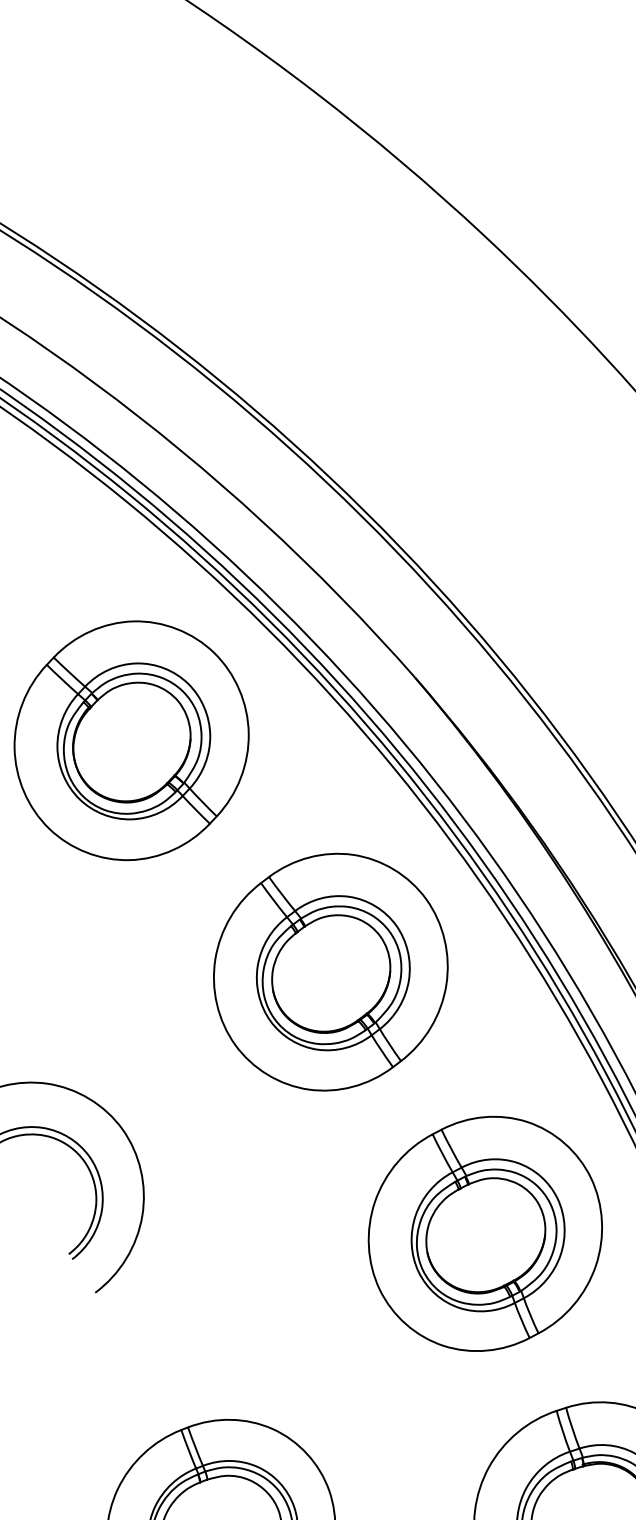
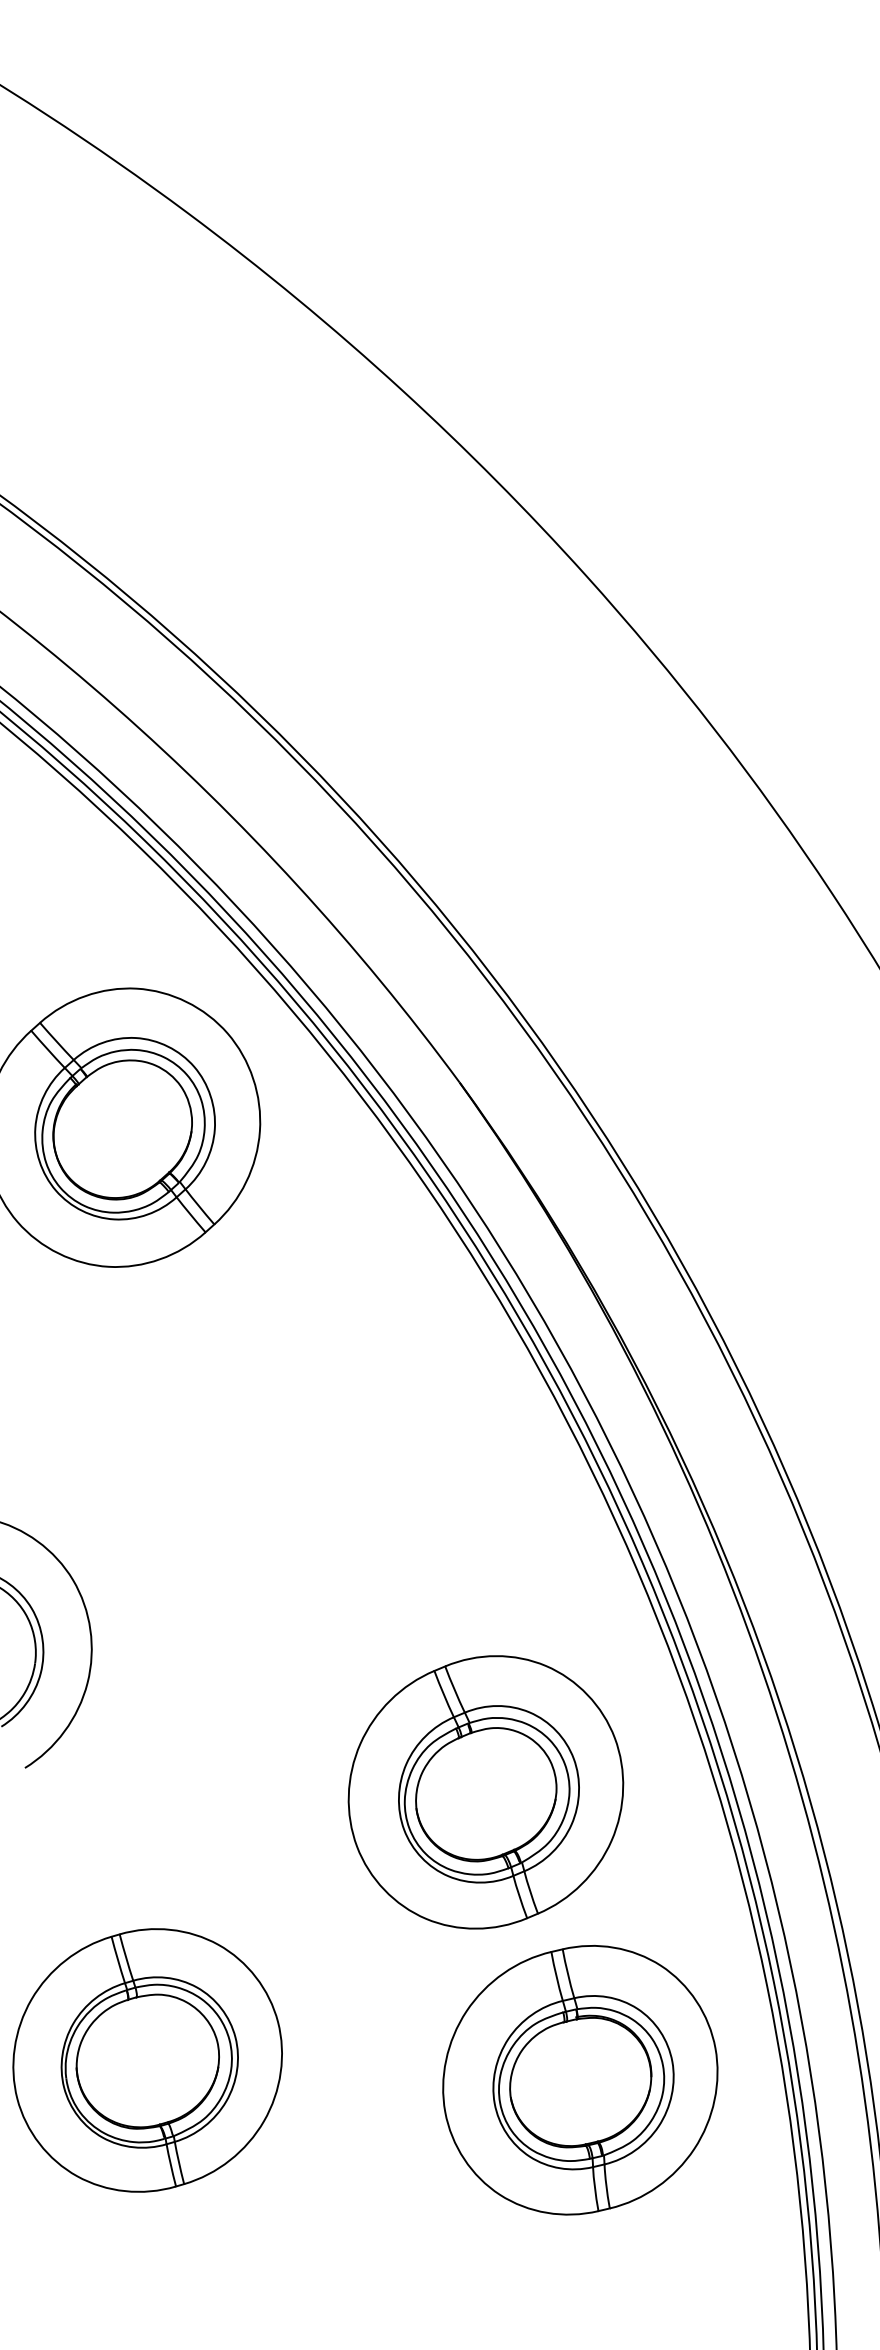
part: (330, 972) -> (331, 1417), removed
part: (485, 1234) -> (485, 1792), moved

